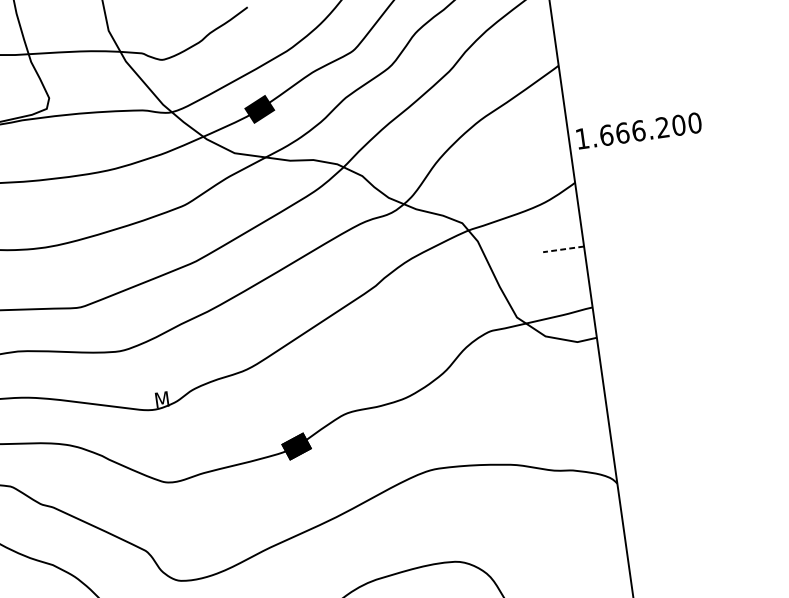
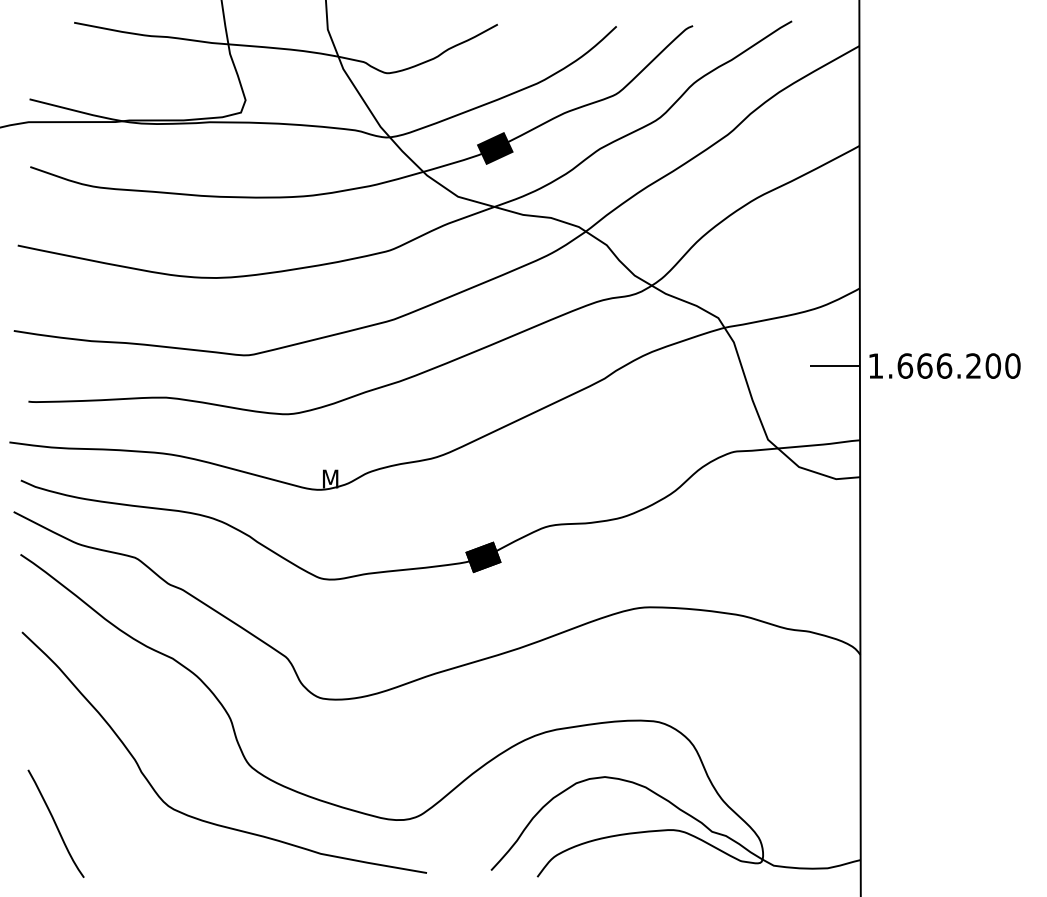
text: (638, 130) -> (944, 365), moved
line: (564, 249) -> (835, 366), dashed -> solid

